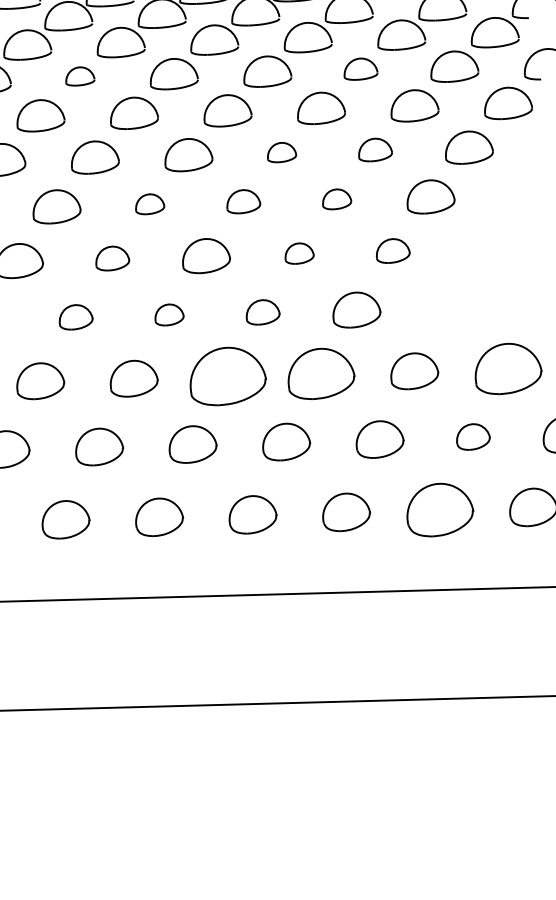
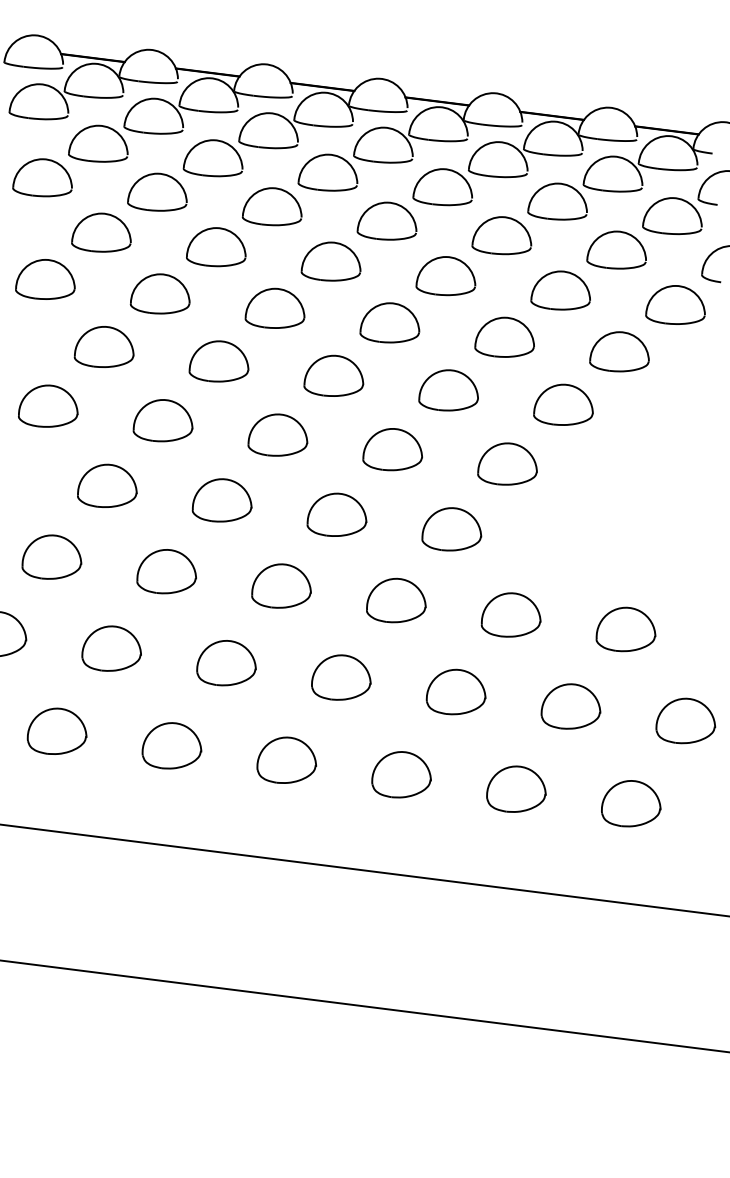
part: (359, 68) -> (501, 235), size x1.43
part: (79, 75) -> (157, 191), size x1.67
part: (374, 149) -> (504, 336), size x1.43
part: (281, 152) -> (389, 322), size x1.67
part: (336, 199) -> (448, 390), size x1.67
part: (242, 201) -> (333, 375), size x1.43
part: (149, 204) -> (218, 361), size x1.67
part: (392, 250) -> (507, 463), size x1.43
part: (299, 253) -> (392, 449), size x1.67
part: (111, 258) -> (162, 420), size x1.43
part: (262, 312) -> (336, 514), size x1.43
part: (168, 314) -> (221, 500), size x1.67
part: (75, 316) -> (107, 485), size x1.43
part: (507, 368) -> (625, 629), size x0.71
part: (320, 373) -> (396, 600), size x0.71
part: (226, 375) -> (281, 585), size x0.62
part: (472, 436) -> (570, 706), size x1.43
part: (439, 508) -> (516, 788), size x0.71

